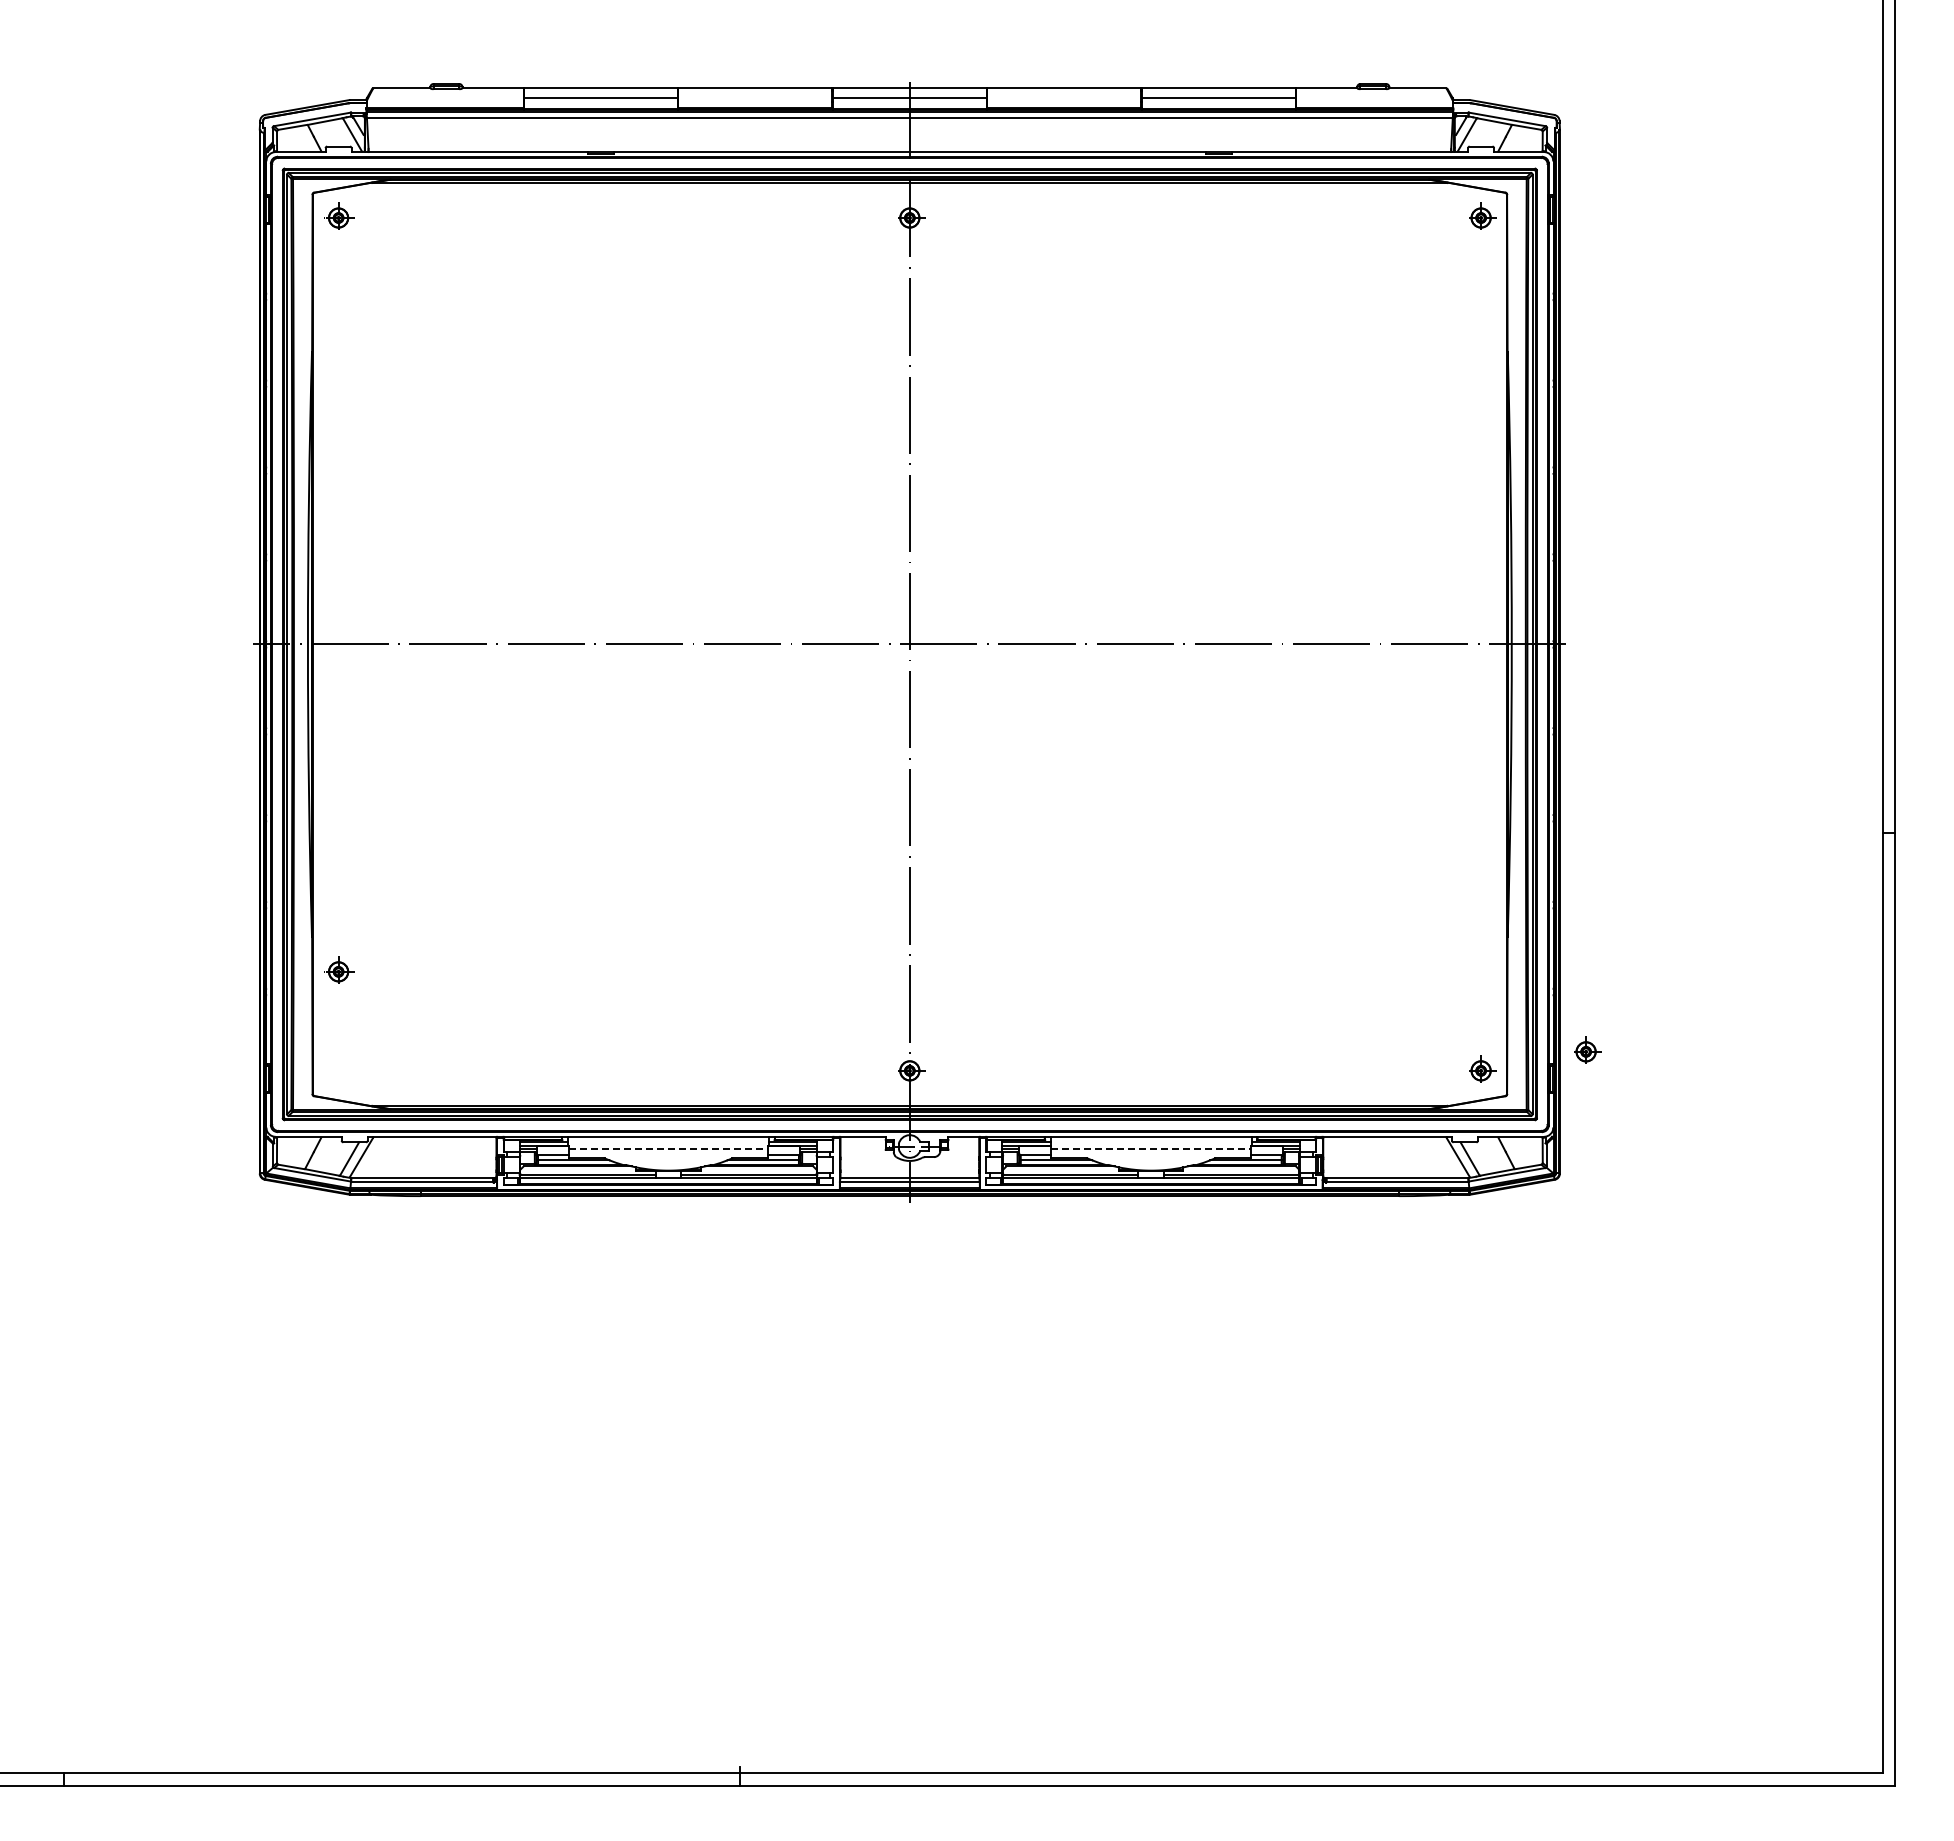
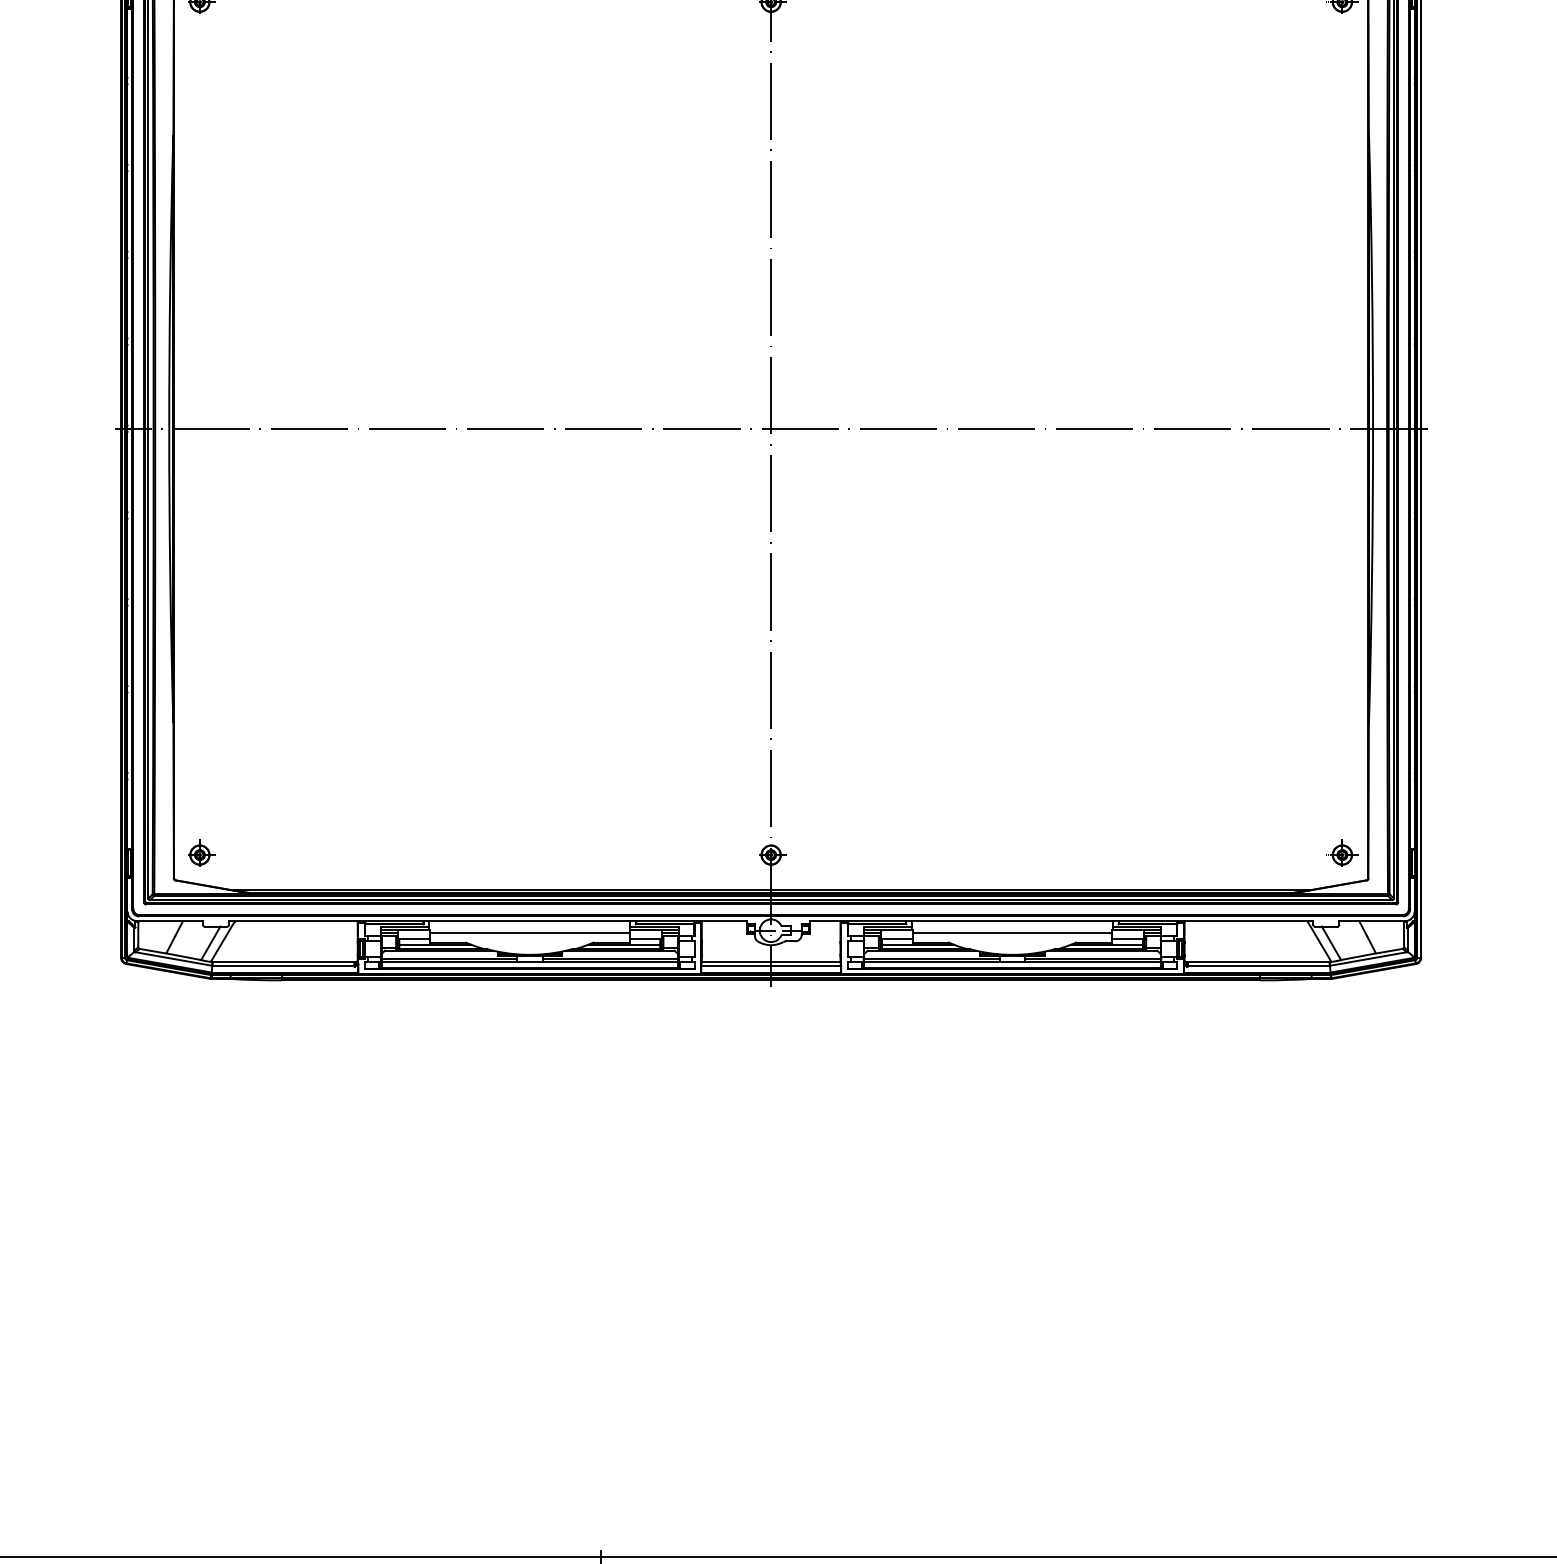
part: (339, 969) -> (200, 852), moved
part: (1587, 1049) -> (1448, 833), removed
line: (668, 1148) -> (529, 932), dashed -> solid
line: (1151, 1148) -> (1012, 932), dashed -> solid

